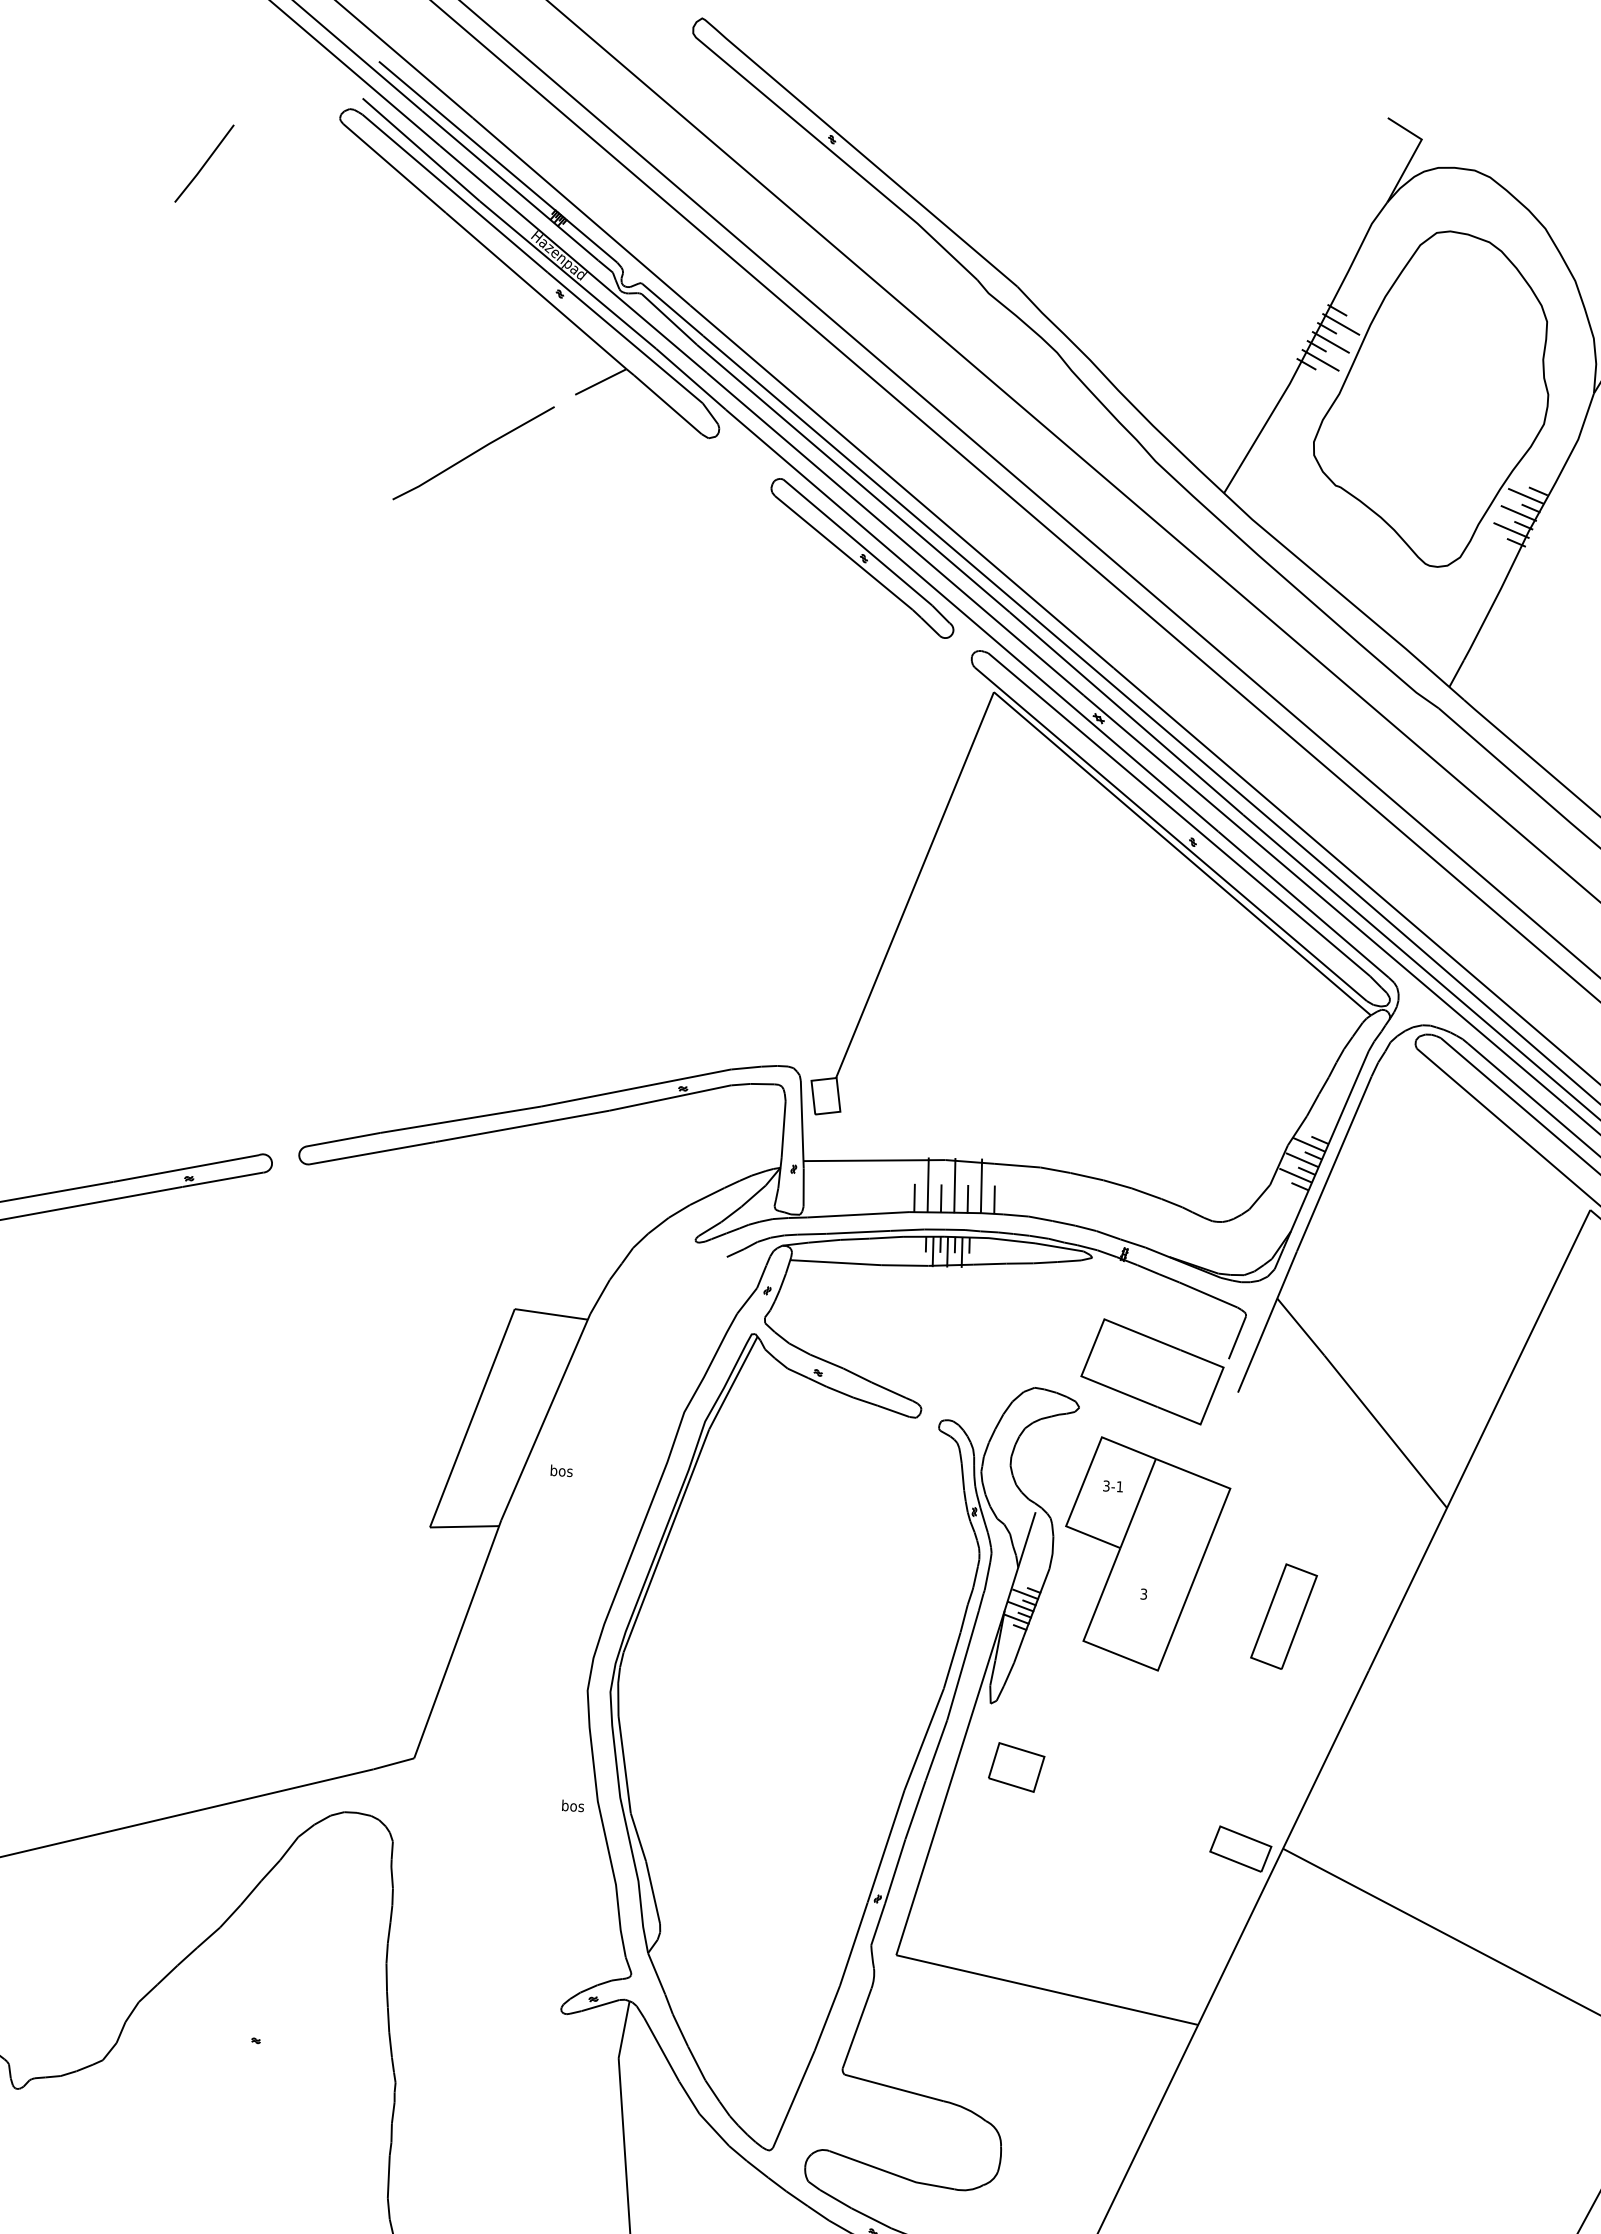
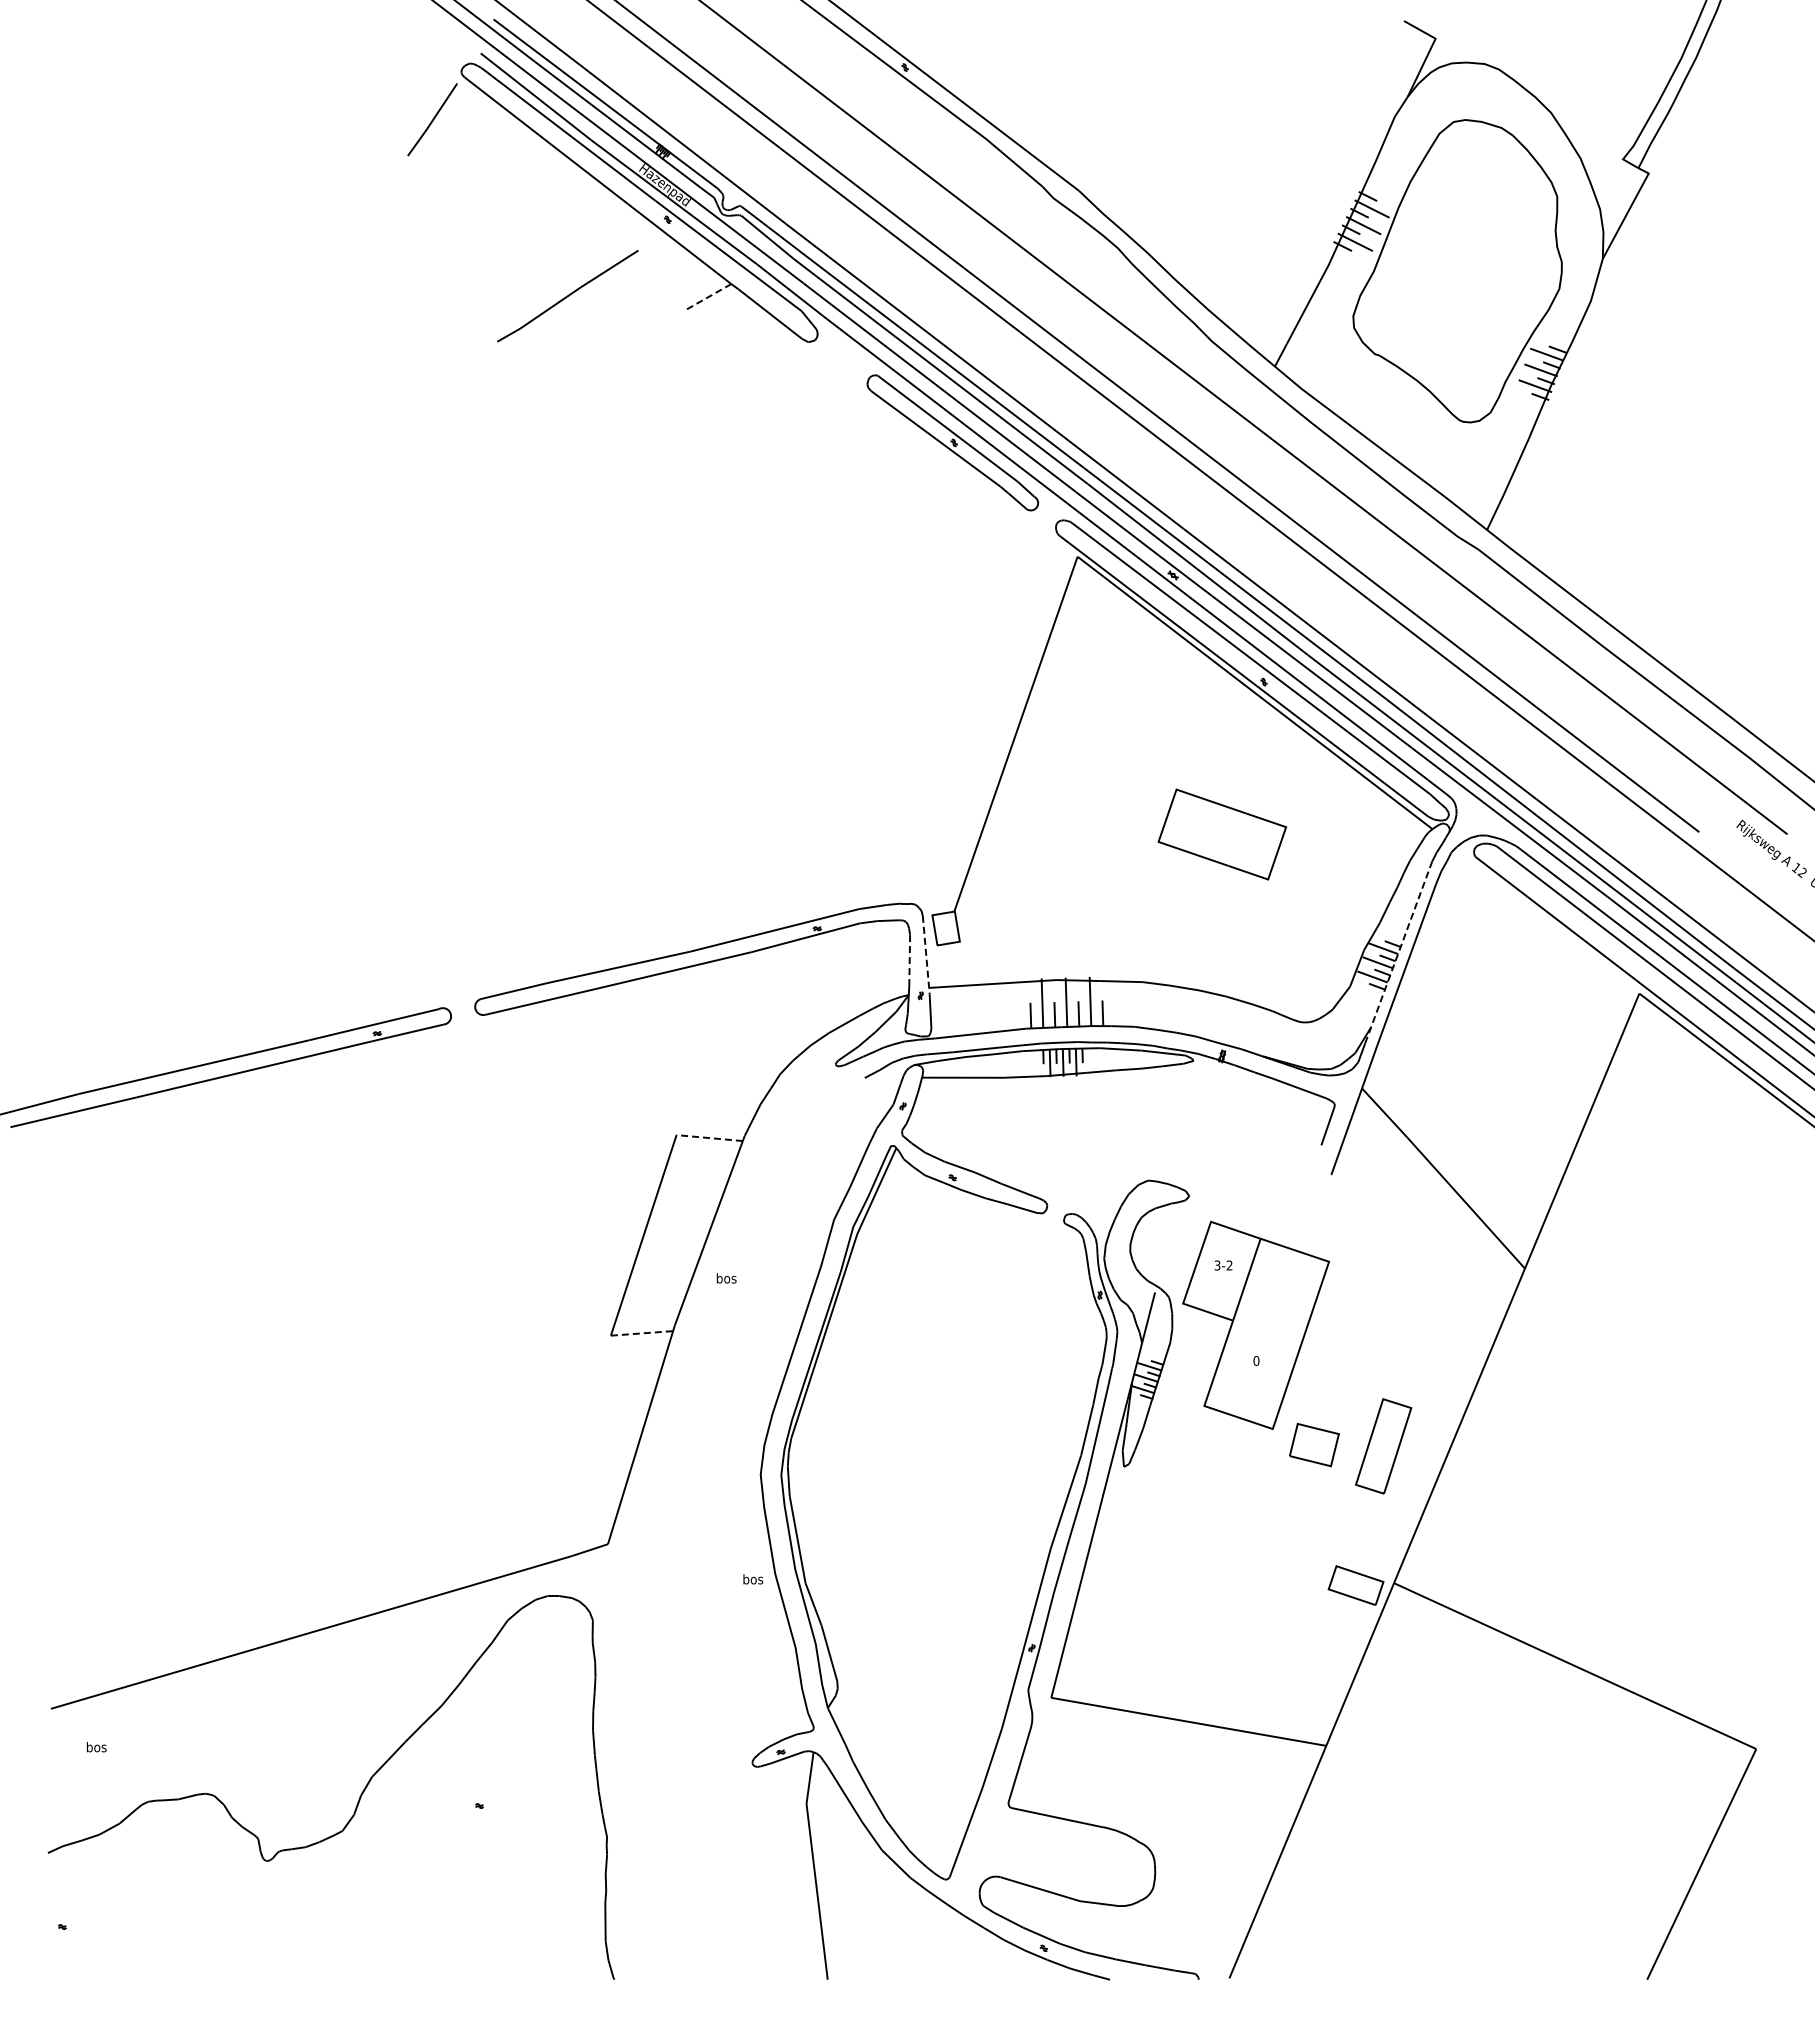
line: (204, 163) -> (432, 119), moved
line: (600, 381) -> (708, 296), solid -> dashed
line: (473, 453) -> (567, 296), moved
line: (802, 1125) -> (926, 955), solid -> dashed
line: (783, 1129) -> (909, 960), solid -> dashed
line: (1325, 1150) -> (1398, 952), solid -> dashed
line: (551, 1314) -> (709, 1138), solid -> dashed
part: (1152, 1371) -> (1222, 834), moved
text: (1119, 1486) -> (1229, 1265), 3-1 -> 3-2
line: (465, 1526) -> (642, 1333), solid -> dashed
text: (1143, 1593) -> (1256, 1360), 3 -> 0
part: (1283, 1616) -> (1383, 1446), moved
part: (1016, 1767) -> (1314, 1445), moved

